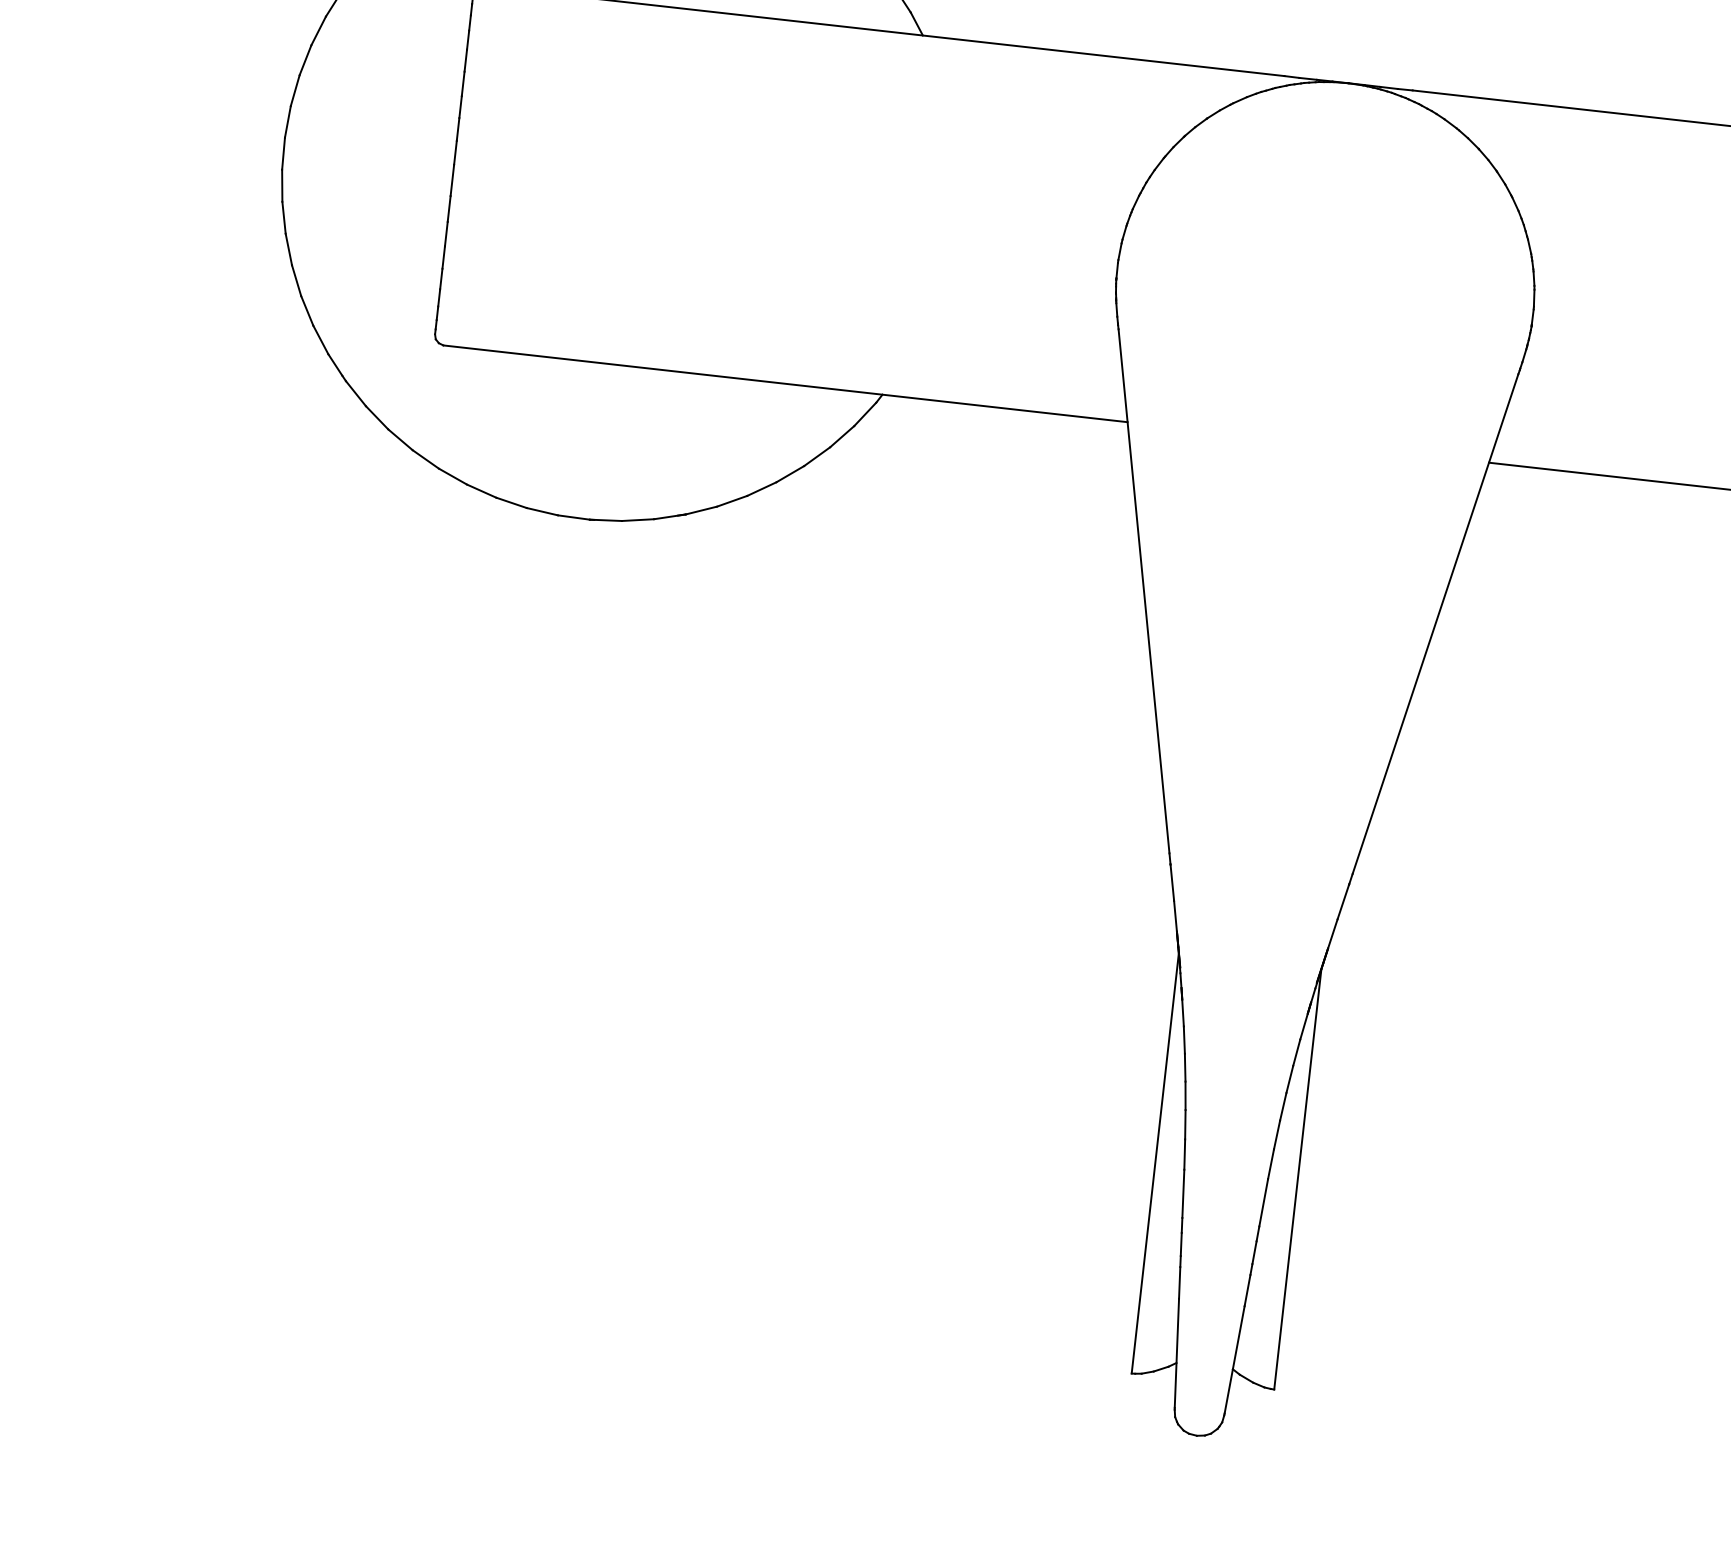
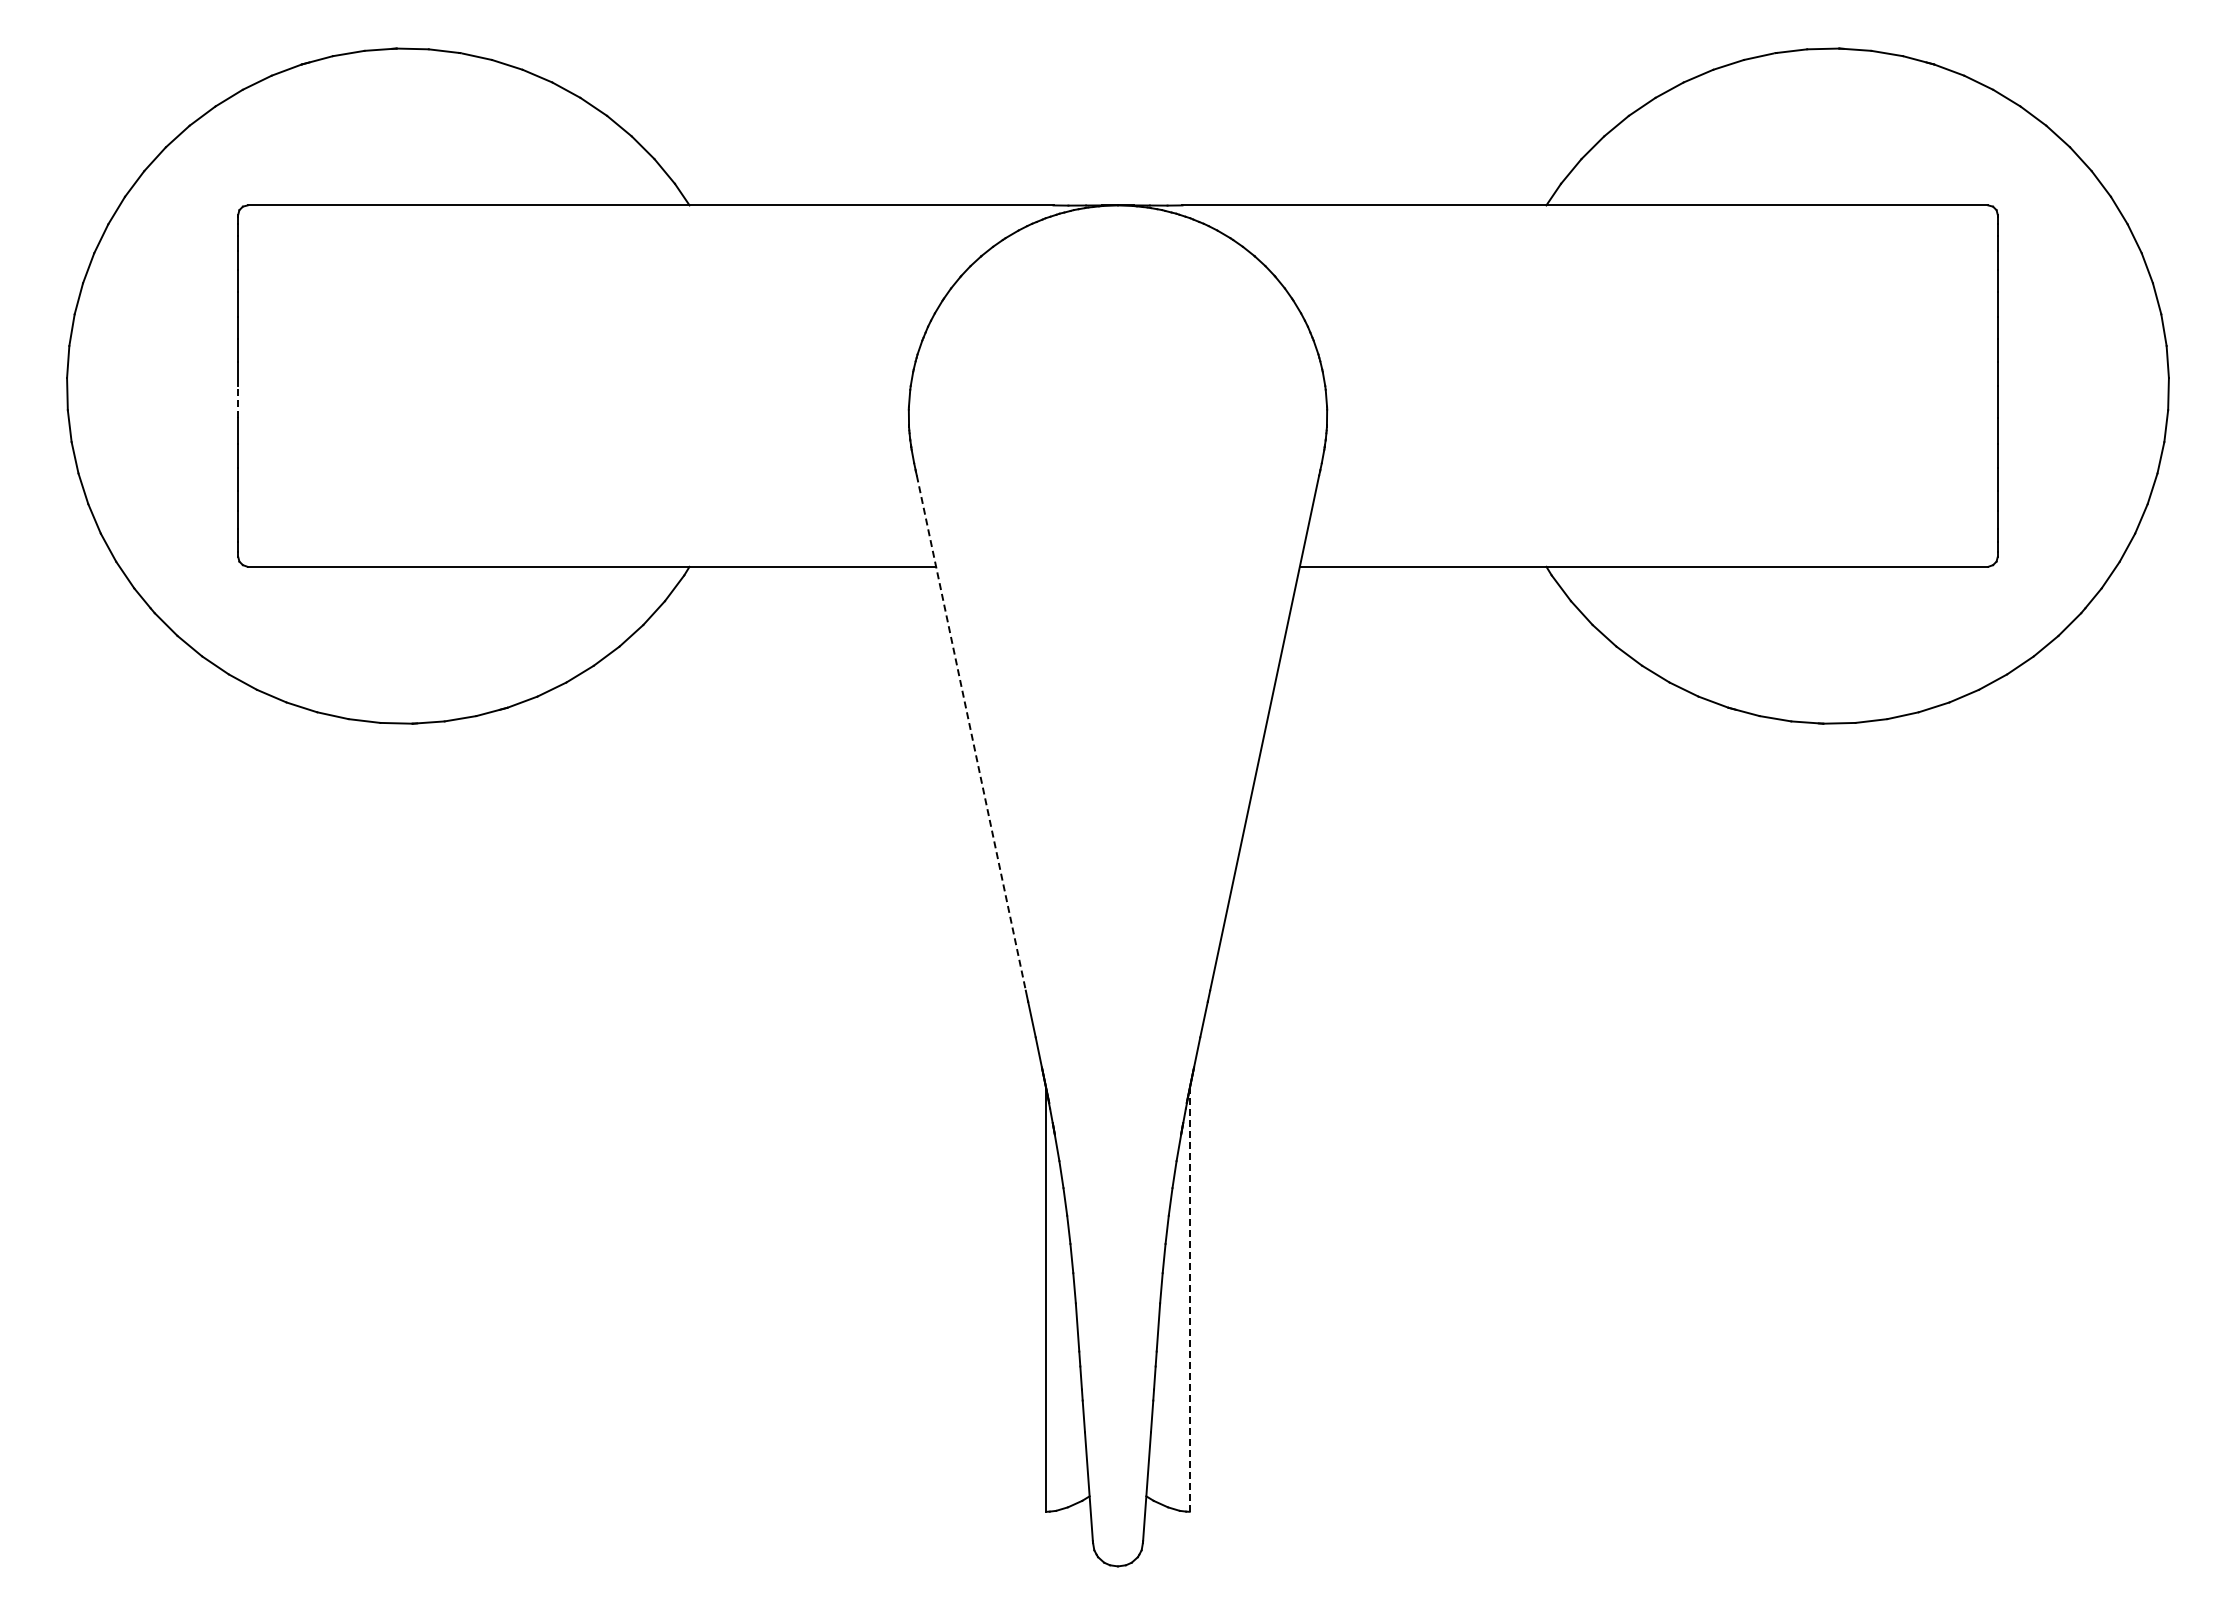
line: (452, 180) -> (238, 401), solid -> dashed
line: (1144, 591) -> (971, 733), solid -> dashed
line: (1297, 1179) -> (1189, 1300), solid -> dashed

